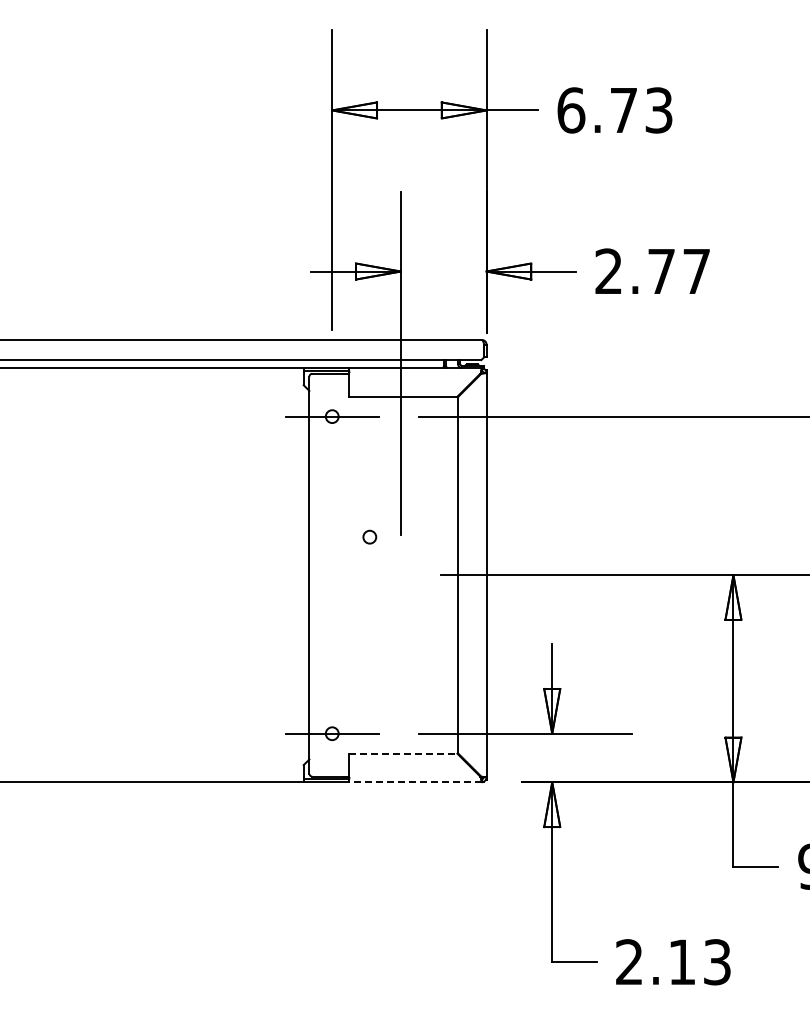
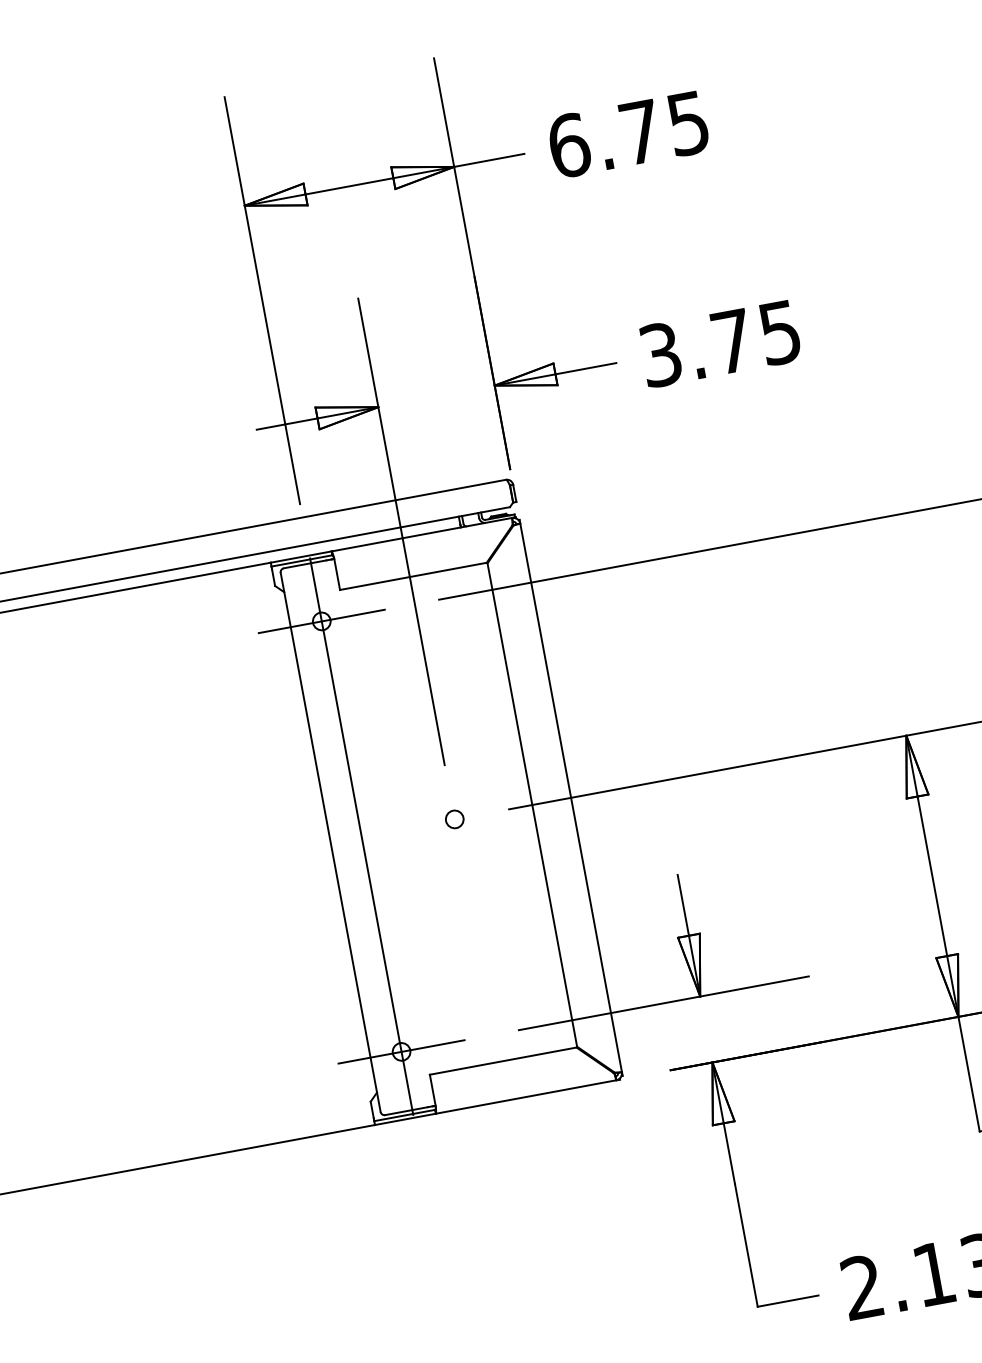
text: (659, 110) -> (689, 123), 6.73 -> 6.75
text: (652, 271) -> (720, 343), 2.77 -> 3.75
circle: (369, 536) -> (454, 818), moved
line: (332, 575) -> (362, 837), added
line: (403, 753) -> (503, 1060), dashed -> solid
line: (414, 782) -> (525, 1097), dashed -> solid

